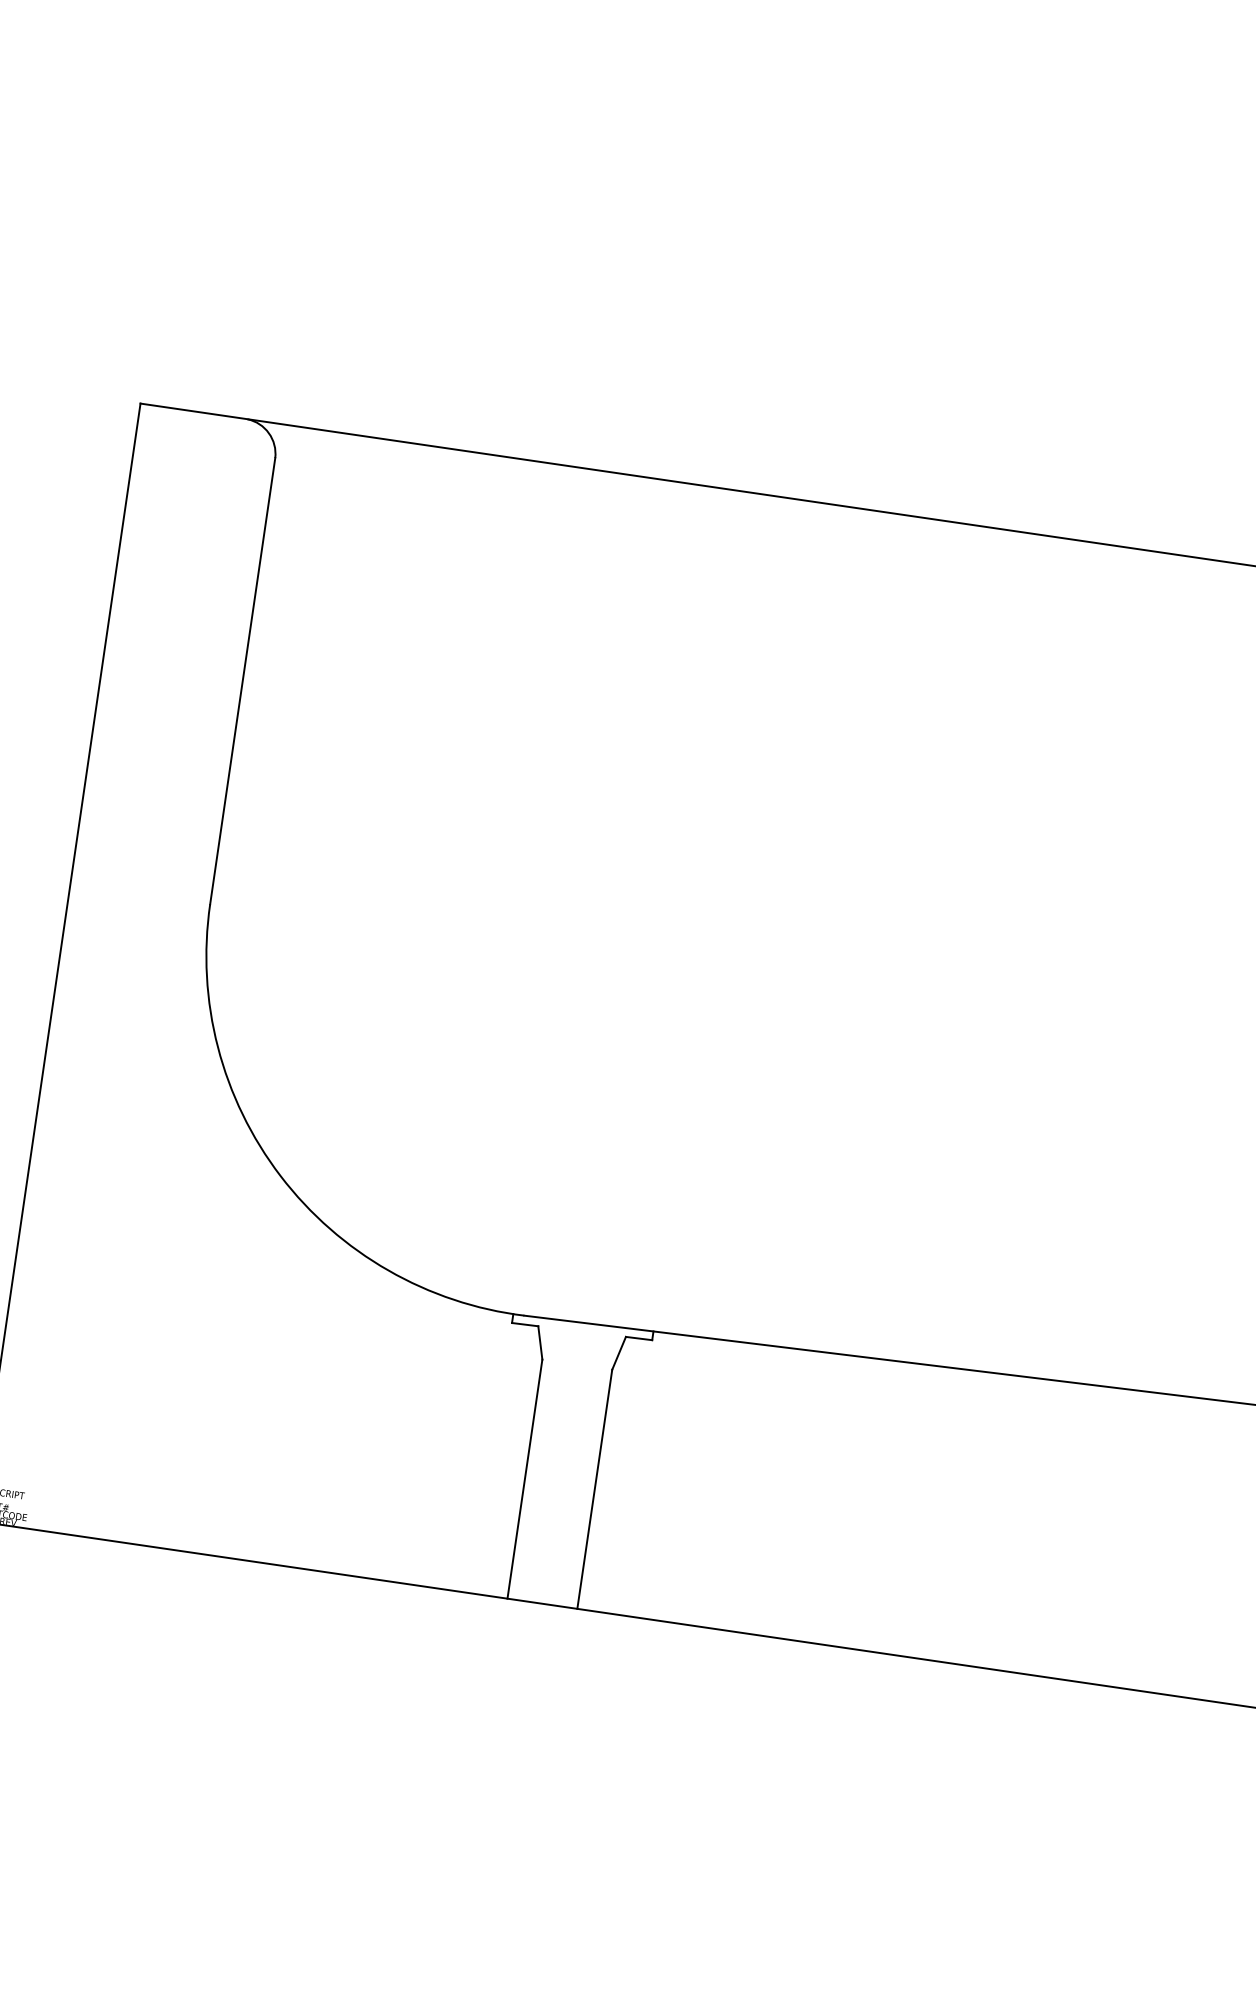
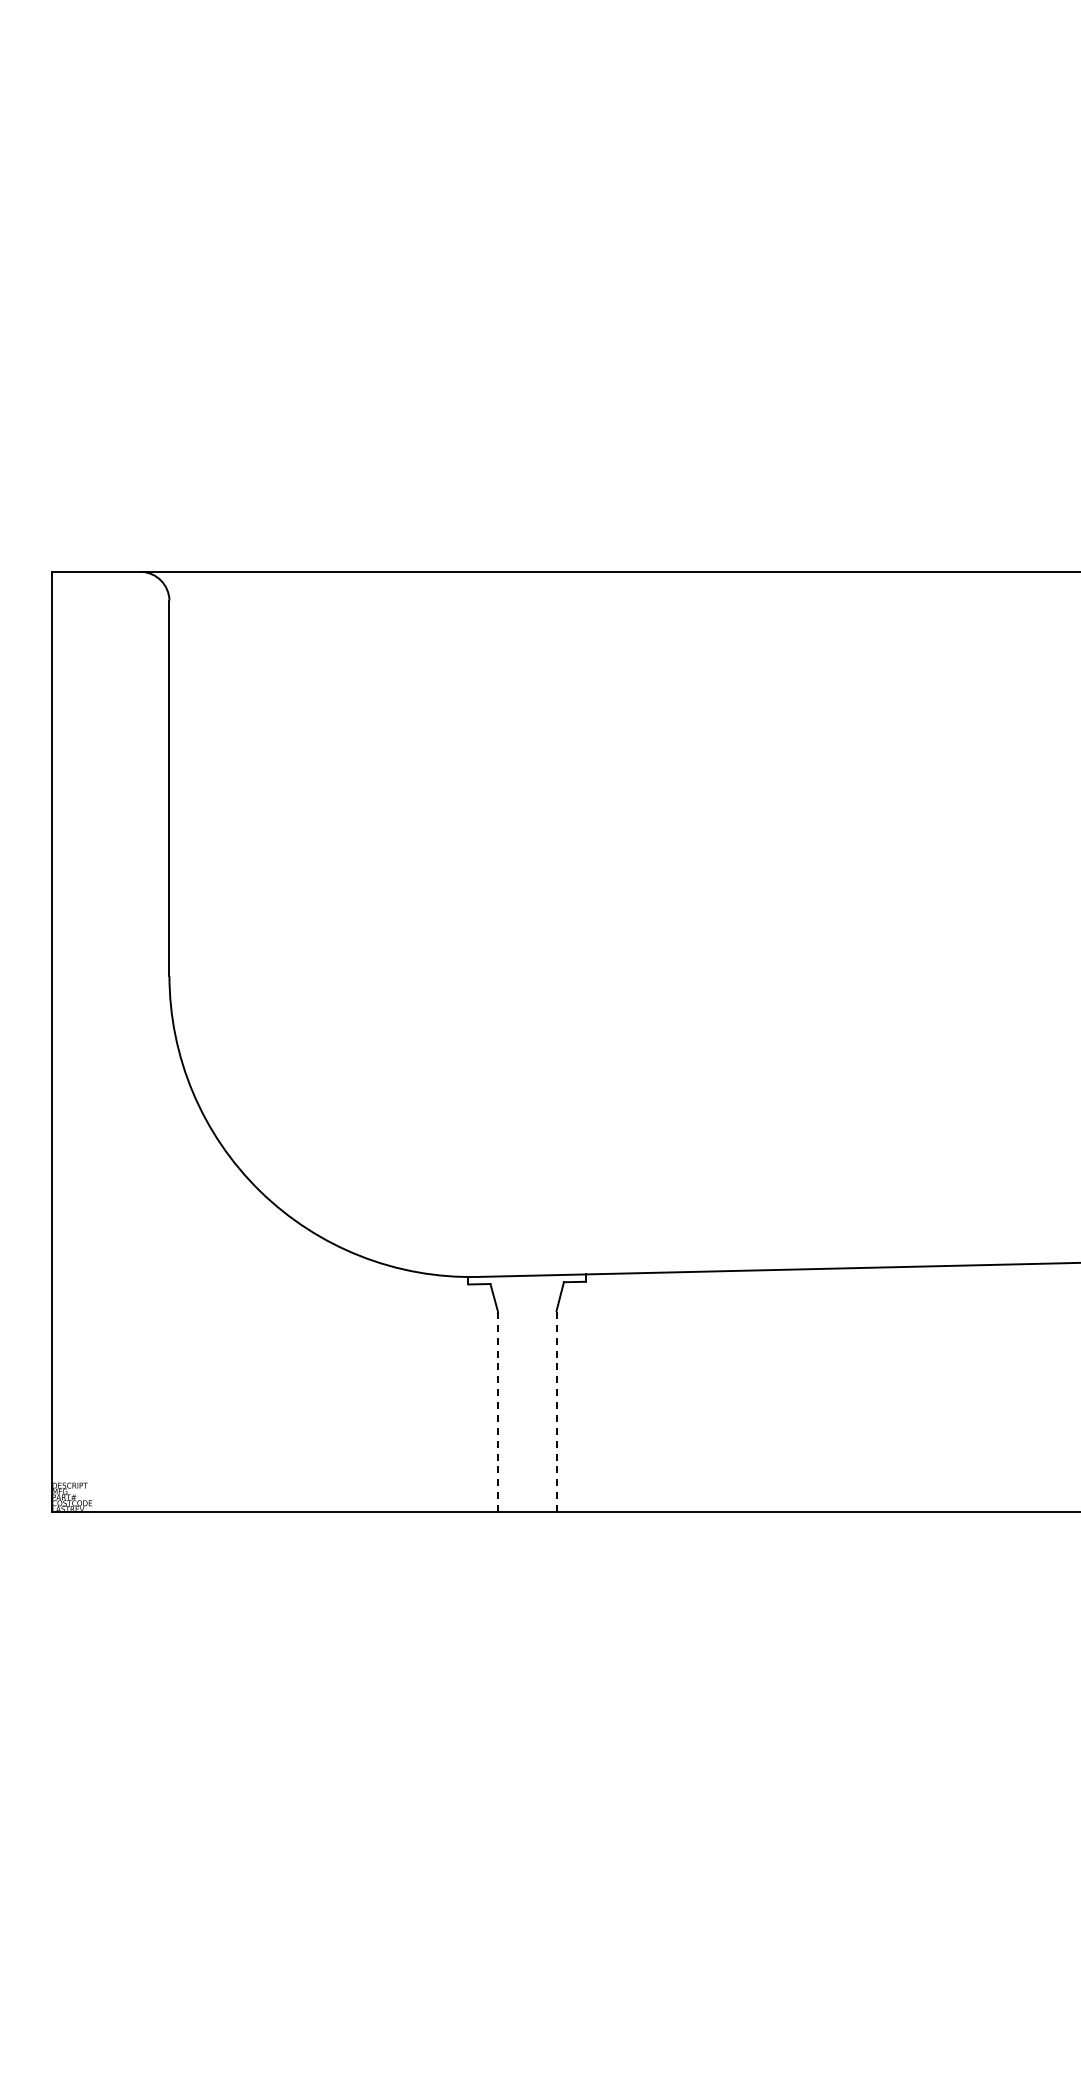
line: (524, 1479) -> (497, 1411), solid -> dashed
line: (594, 1489) -> (556, 1411), solid -> dashed

